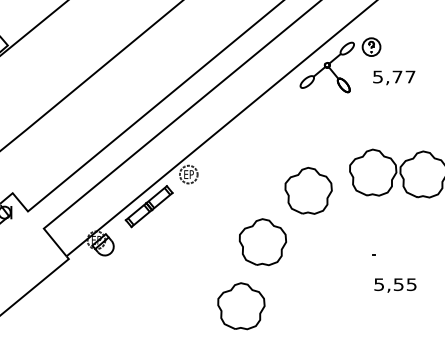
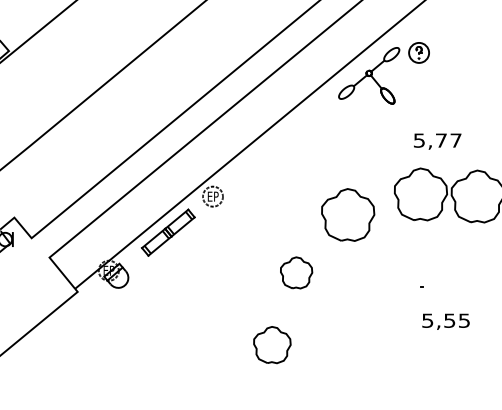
text: (394, 77) -> (437, 141), moved
part: (262, 241) -> (296, 272), size x0.6
part: (241, 305) -> (272, 344), size x0.7

